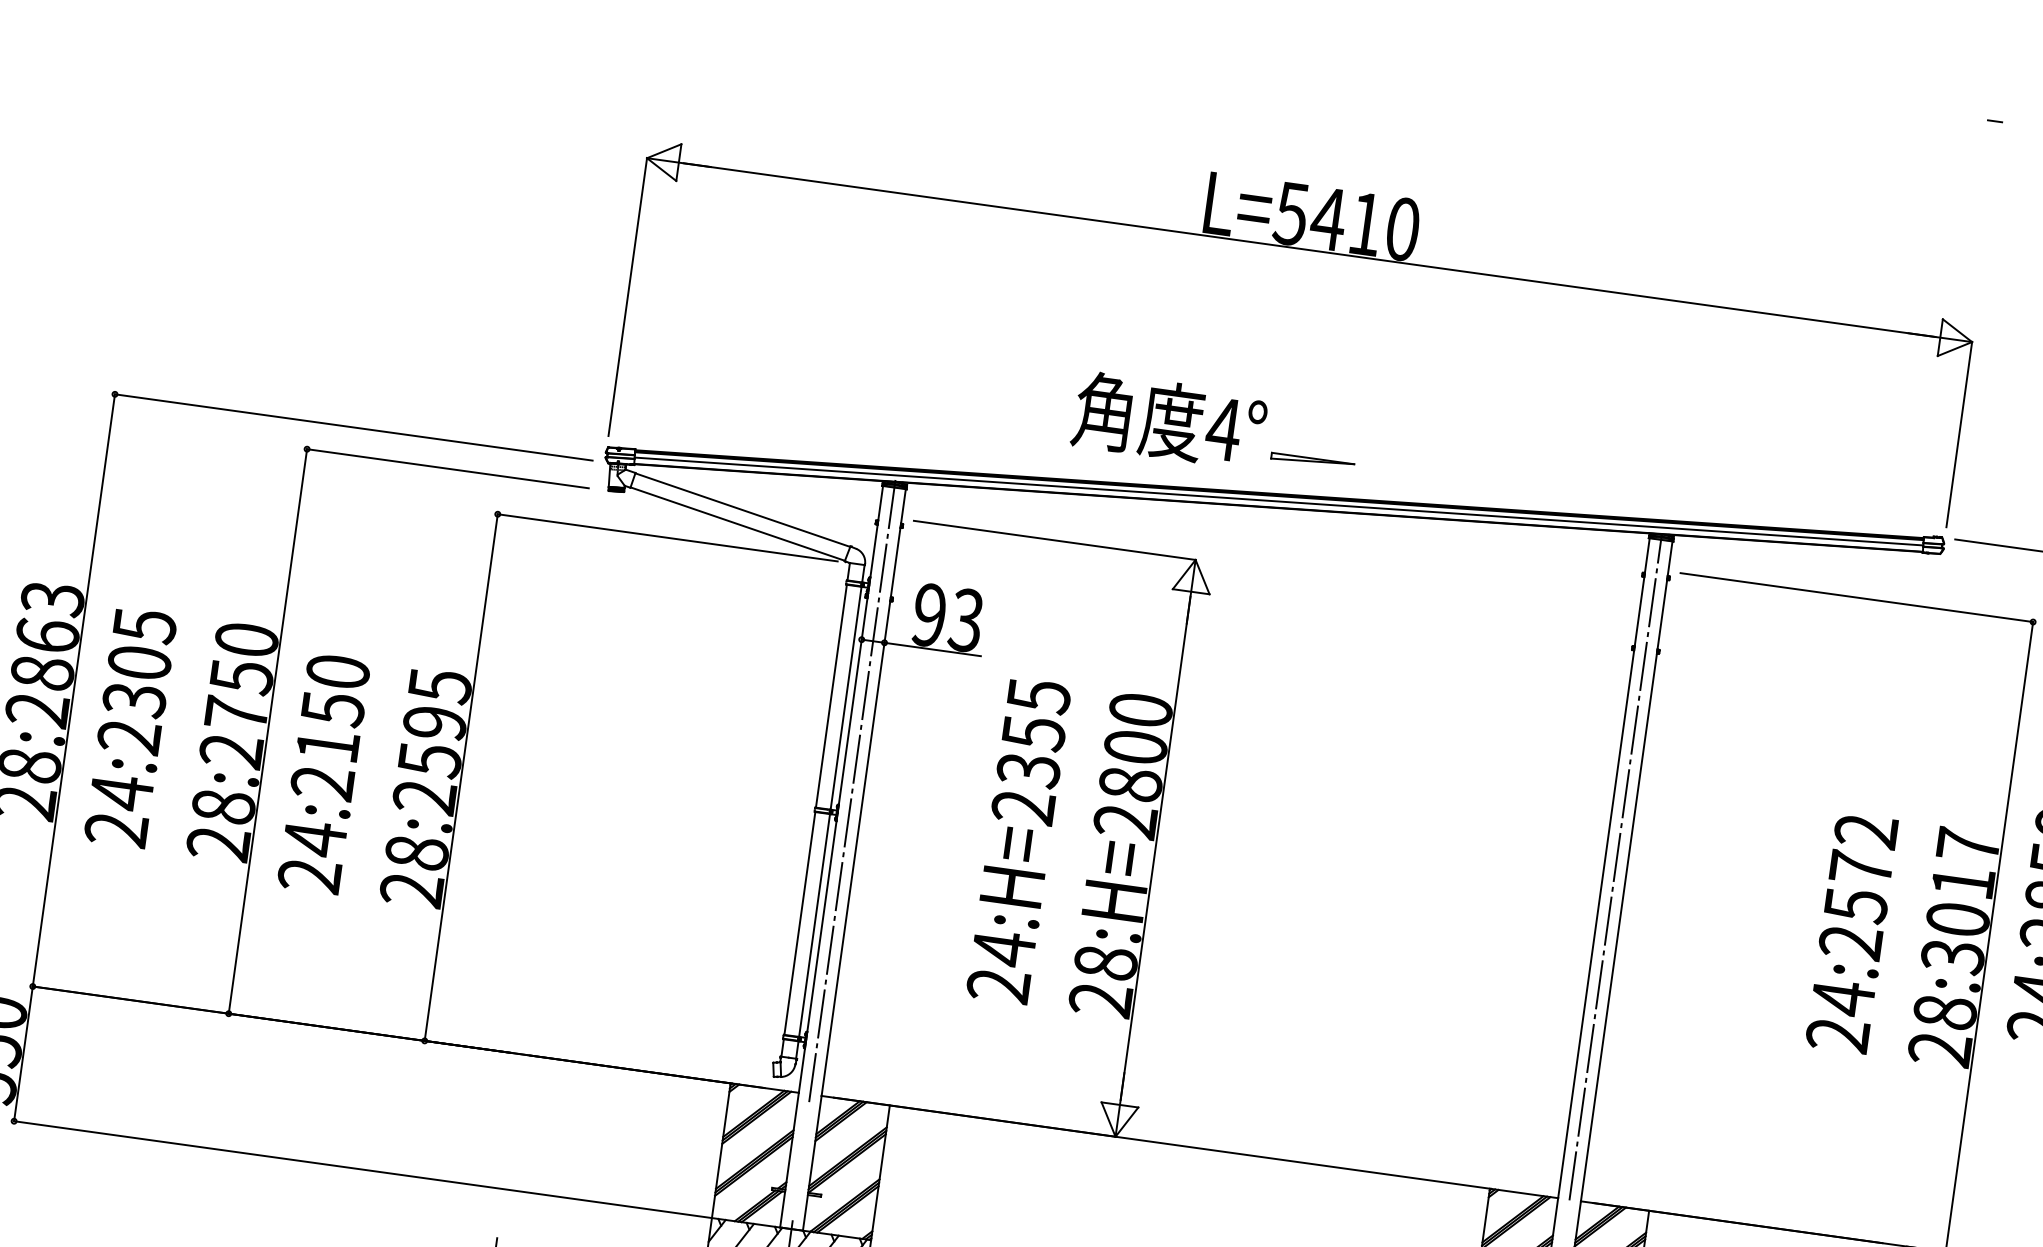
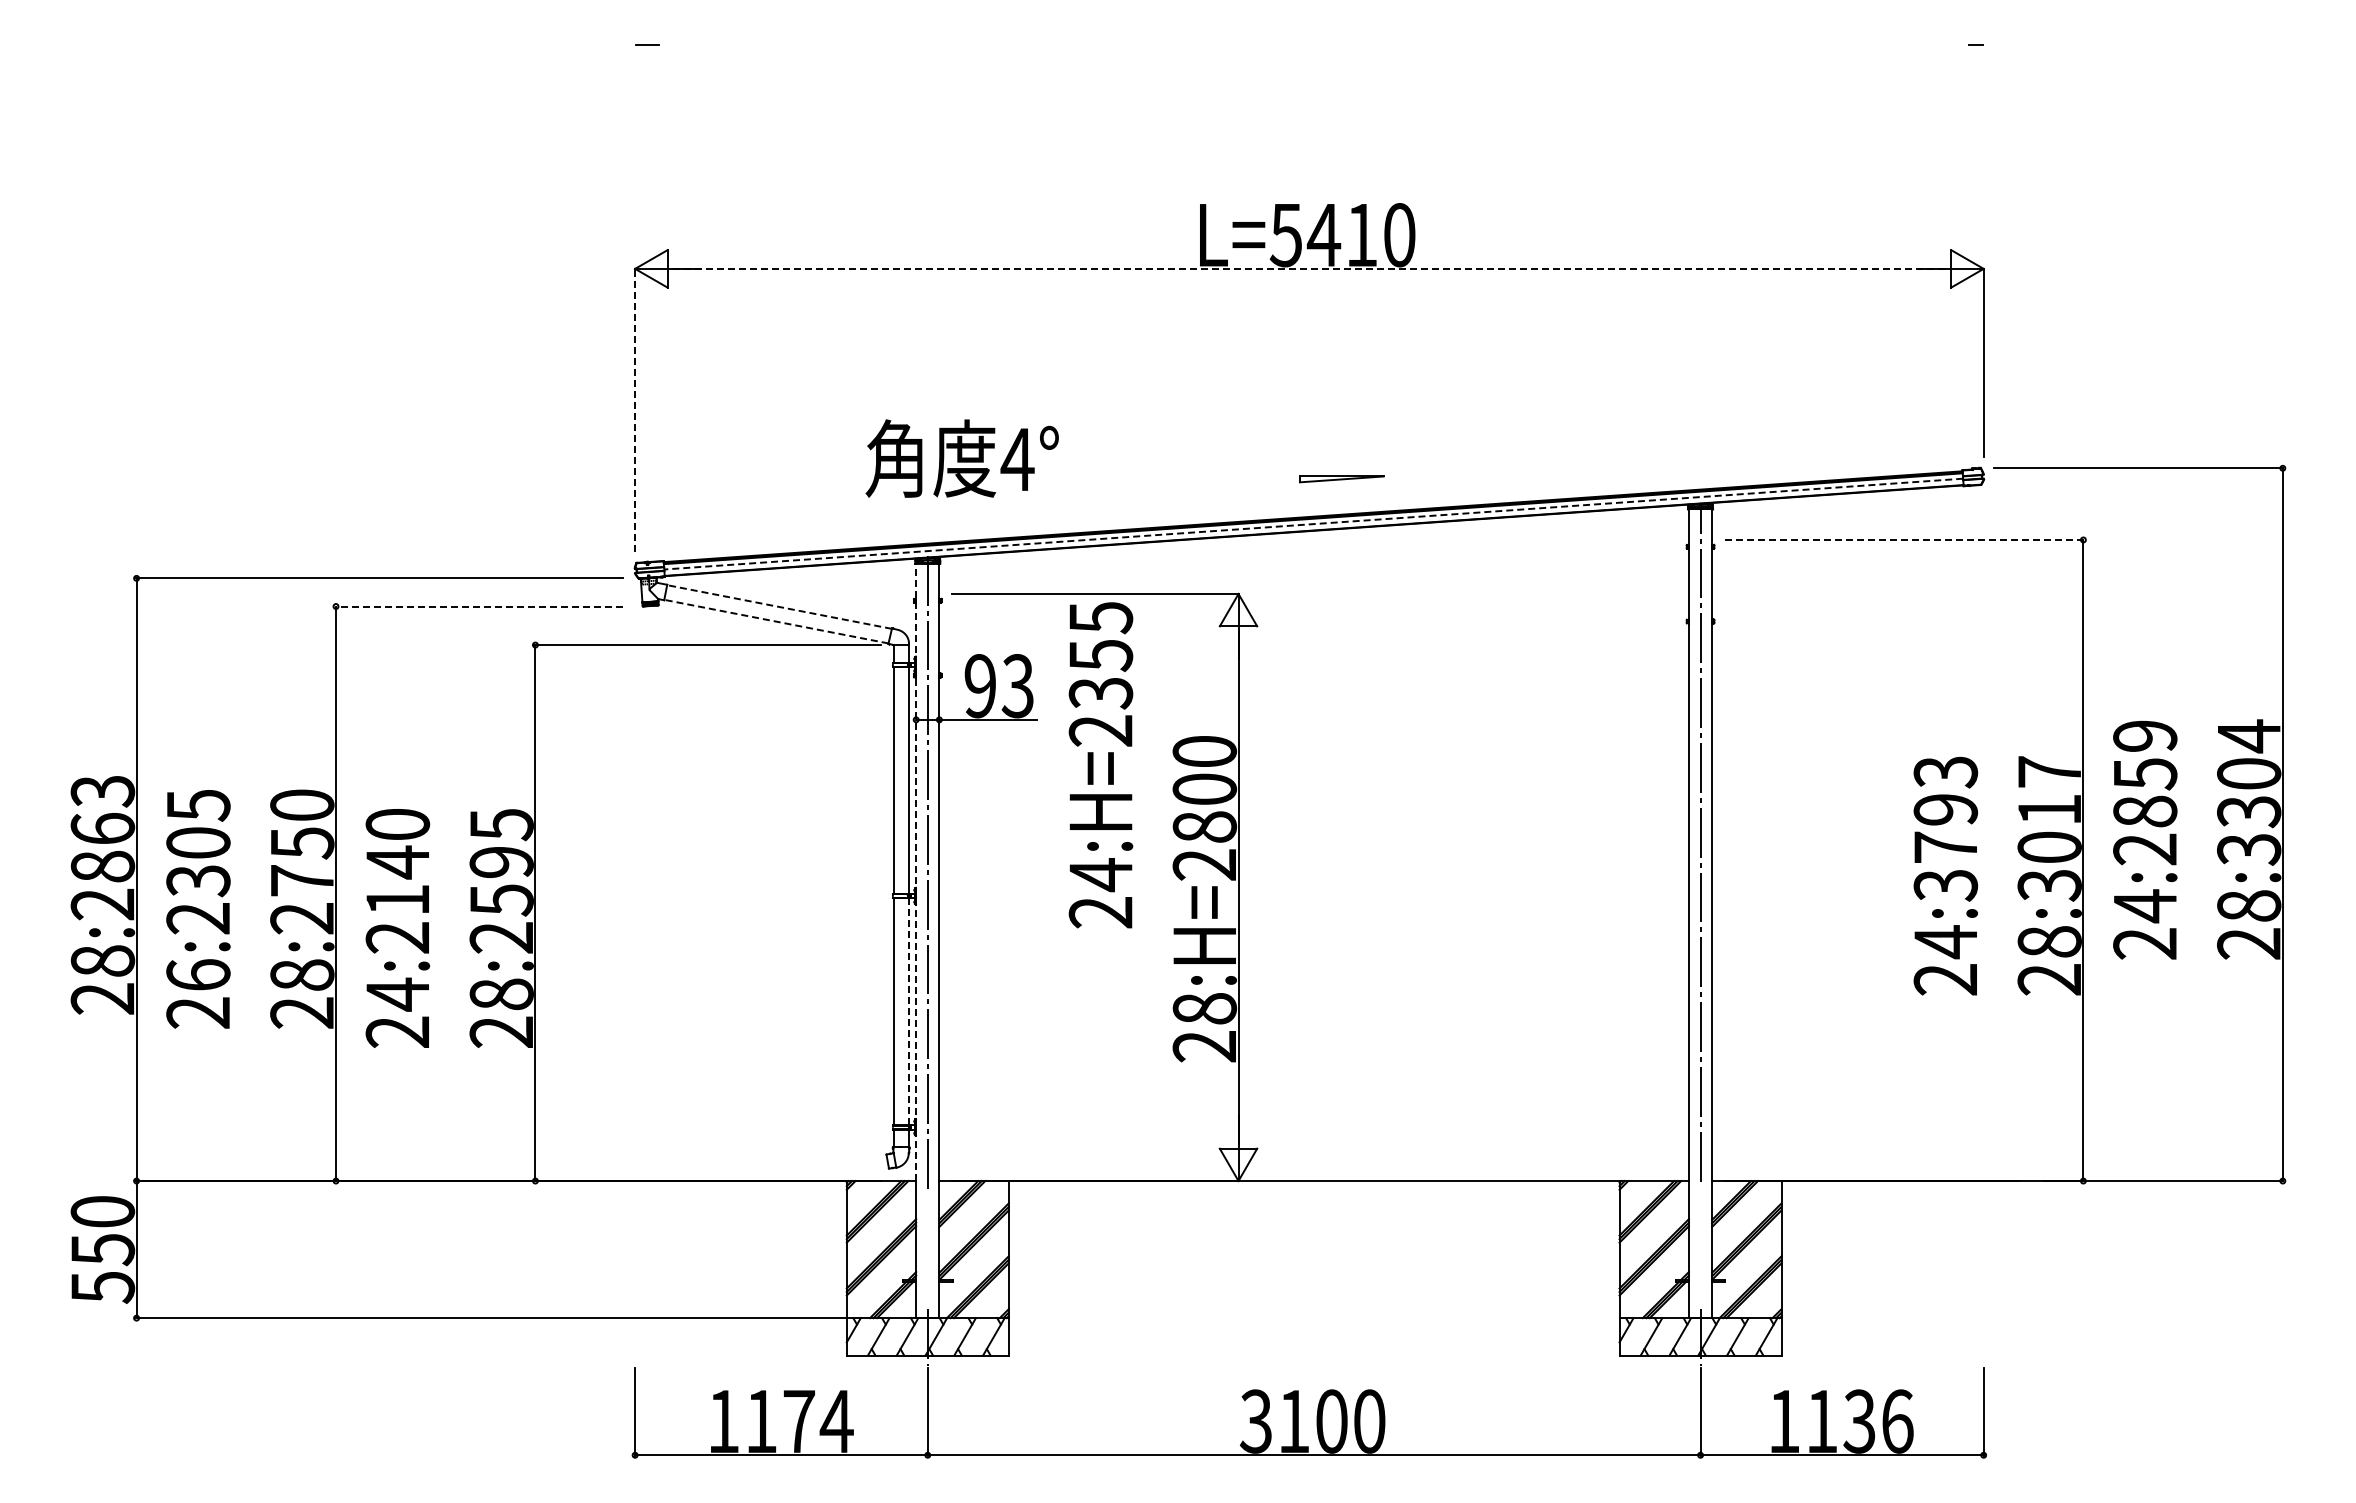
line: (1309, 249) -> (1309, 268), solid -> dashed
line: (628, 296) -> (635, 409), solid -> dashed
text: (1168, 420) -> (961, 458), moved
line: (447, 468) -> (478, 606), solid -> dashed
line: (1278, 501) -> (1313, 524), solid -> dashed
line: (742, 509) -> (779, 606), solid -> dashed
line: (736, 523) -> (775, 621), solid -> dashed
line: (1857, 597) -> (1904, 539), solid -> dashed
text: (333, 709) -> (398, 862), 24:2150 -> 24:2140
line: (841, 789) -> (916, 872), solid -> dashed
text: (121, 792) -> (198, 975), 24:2305 -> 26:2305
text: (1018, 841) -> (1100, 765), moved
text: (1858, 886) -> (1945, 828), 24:2572 -> 24:3793
line: (814, 926) -> (908, 1012), solid -> dashed

